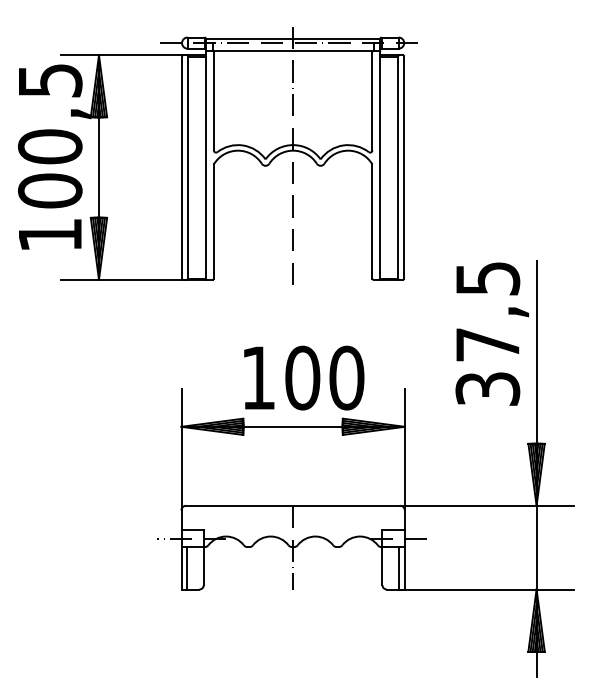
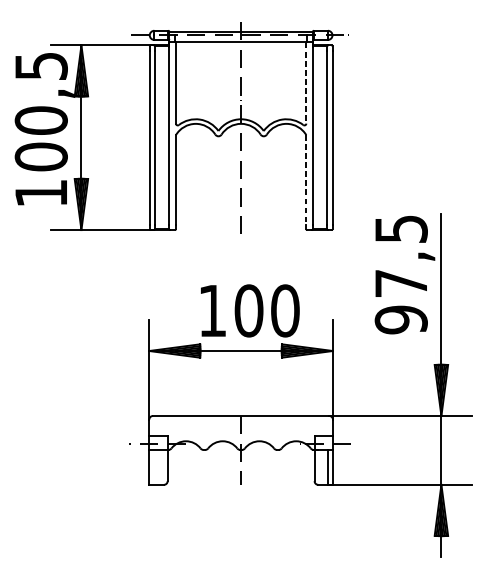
line: (372, 101) -> (306, 83), solid -> dashed
line: (372, 219) -> (306, 180), solid -> dashed
text: (487, 388) -> (401, 319), 37,5 -> 97,5
line: (187, 568) -> (154, 467), removed

